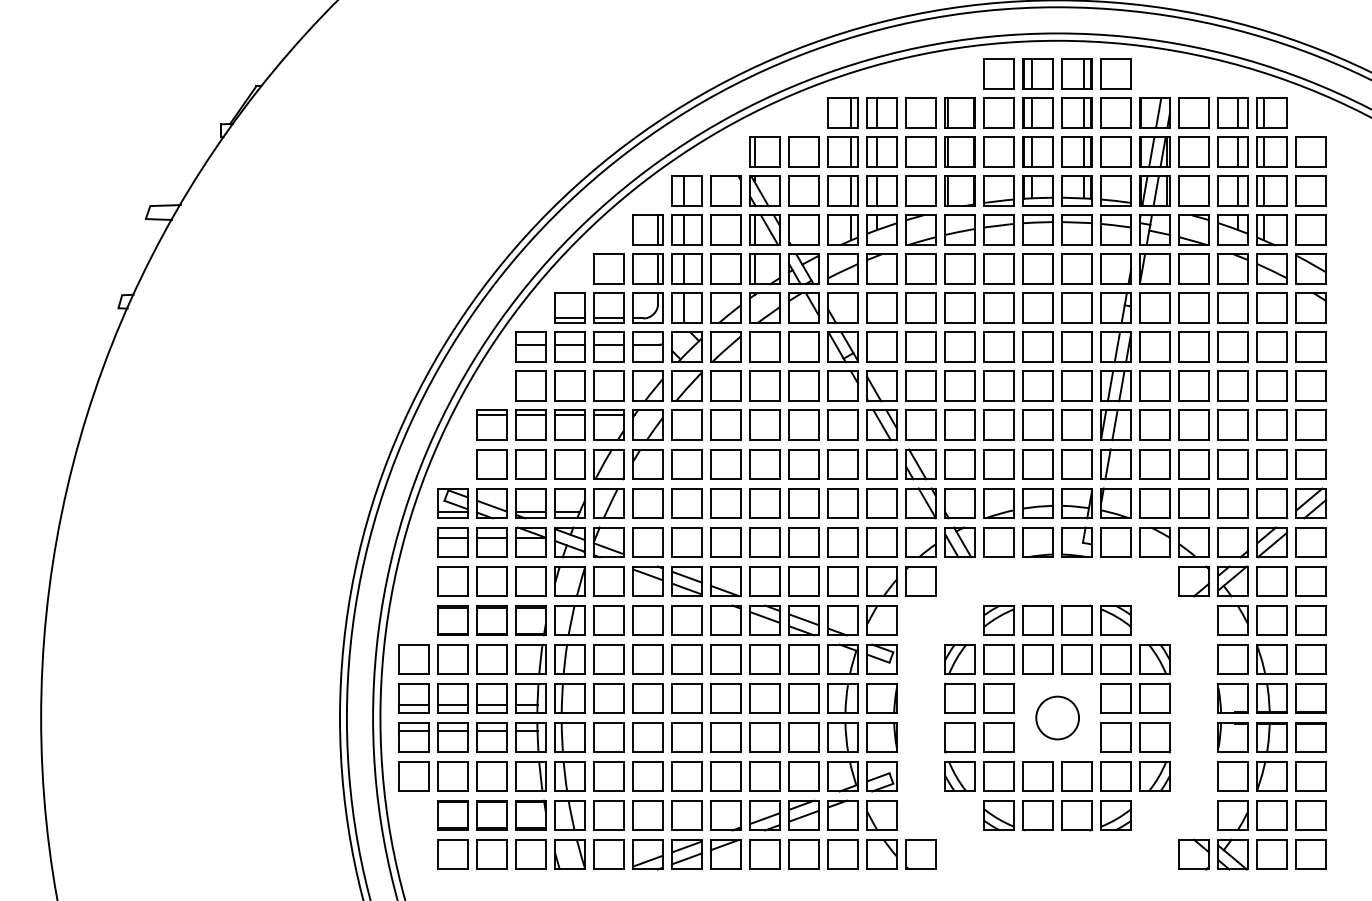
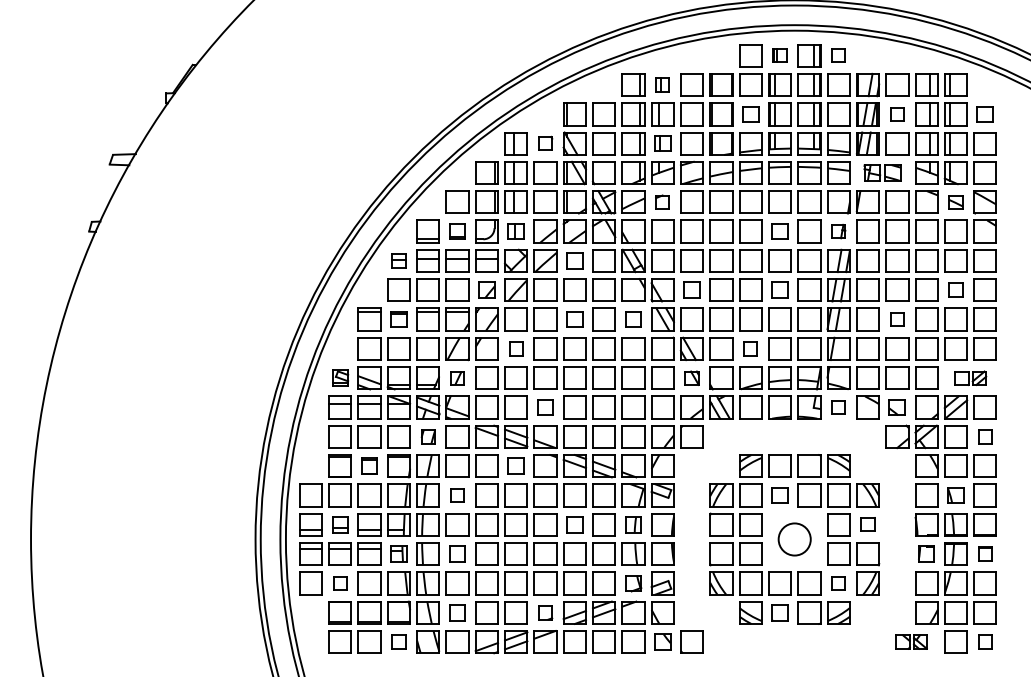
part: (1037, 73) -> (779, 55), size x0.6
part: (1115, 73) -> (838, 55), size x0.6
part: (881, 112) -> (662, 84), size x0.6
part: (998, 151) -> (750, 113), size x0.7
part: (1193, 151) -> (896, 113), size x0.6
part: (1310, 151) -> (984, 113), size x0.7
part: (725, 190) -> (545, 143), size x0.6
part: (881, 190) -> (662, 143), size x0.7
part: (1174, 229) -> (882, 172), size x0.7
part: (881, 268) -> (662, 201), size x0.6
part: (1271, 268) -> (955, 201), size x0.6
part: (608, 307) -> (457, 231), size x0.7
part: (686, 307) -> (515, 231), size x0.7
part: (1037, 307) -> (779, 231), size x0.7
part: (1115, 307) -> (838, 231), size x0.6
part: (530, 346) -> (398, 260), size x0.6
part: (764, 346) -> (574, 260), size x0.7
part: (647, 385) -> (486, 289), size x0.7
part: (920, 385) -> (691, 289), size x0.7
part: (1037, 385) -> (779, 289), size x0.7
part: (1271, 385) -> (955, 289), size x0.6
part: (530, 424) -> (398, 318), size x0.7
part: (764, 424) -> (574, 318), size x0.7
part: (842, 424) -> (633, 318), size x0.7
part: (1193, 424) -> (896, 318), size x0.6
part: (686, 464) -> (515, 349), size x0.6
part: (998, 464) -> (750, 349), size x0.6
part: (452, 503) -> (340, 378), size x0.7
part: (608, 503) -> (457, 378), size x0.6
part: (920, 503) -> (691, 378), size x0.6
part: (1291, 503) -> (970, 378), size x0.6
part: (725, 542) -> (545, 407), size x0.7
part: (1115, 542) -> (838, 407), size x0.6
part: (1193, 542) -> (896, 407), size x0.7
part: (569, 581) -> (427, 436), size x0.6
part: (1310, 581) -> (984, 436), size x0.6
part: (491, 620) -> (369, 466), size x0.7
part: (686, 620) -> (515, 466), size x0.7
part: (608, 659) -> (457, 495), size x0.6
part: (1037, 659) -> (779, 495), size x0.7
part: (1271, 659) -> (955, 495), size x0.7
part: (1155, 697) -> (868, 524), size x0.6
part: (452, 698) -> (340, 524), size x0.7
part: (764, 698) -> (574, 524), size x0.7
part: (842, 698) -> (633, 524), size x0.7
part: (530, 737) -> (398, 554), size x0.7
part: (608, 737) -> (457, 554), size x0.7
part: (1232, 737) -> (926, 554), size x0.7
part: (1310, 737) -> (984, 554), size x0.6
part: (452, 776) -> (340, 583), size x0.6
part: (842, 776) -> (633, 583), size x0.7
part: (1115, 776) -> (838, 583), size x0.6
part: (608, 815) -> (457, 612), size x0.7
part: (725, 815) -> (545, 612), size x0.6
part: (1037, 815) -> (779, 612), size x0.7
part: (530, 854) -> (398, 642), size x0.6
part: (881, 854) -> (662, 642), size x0.7
part: (1213, 854) -> (911, 642), size x0.6
part: (1310, 854) -> (984, 642), size x0.6

